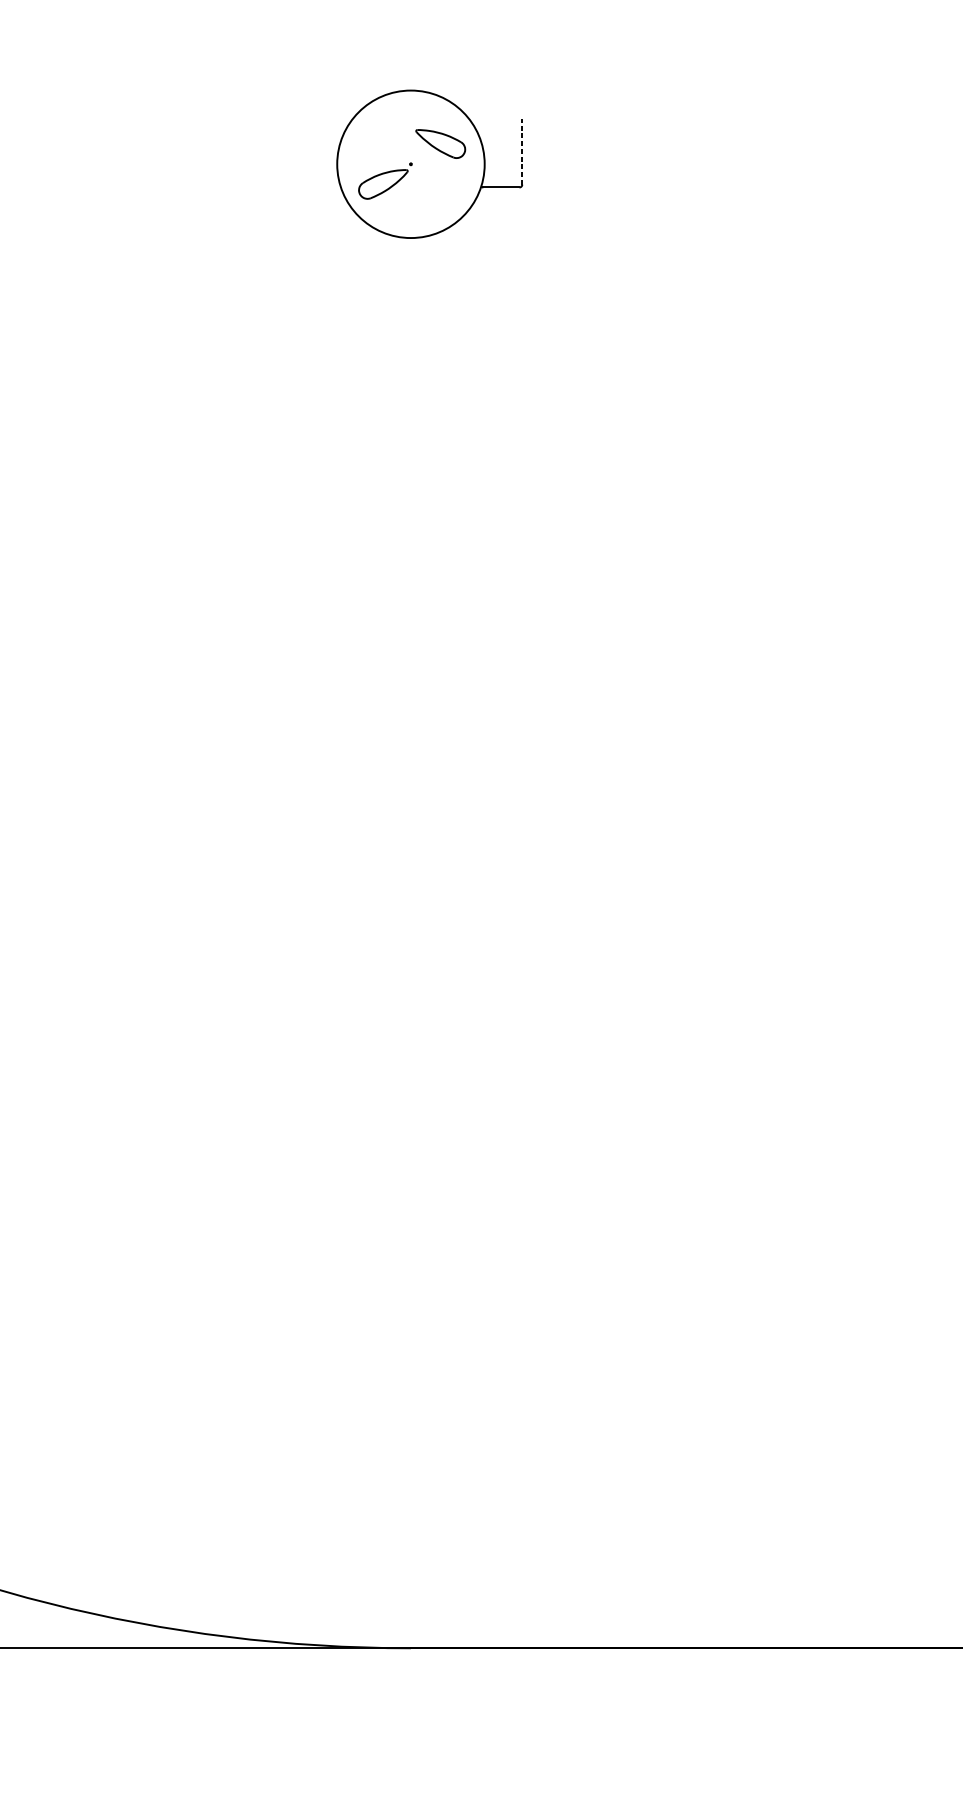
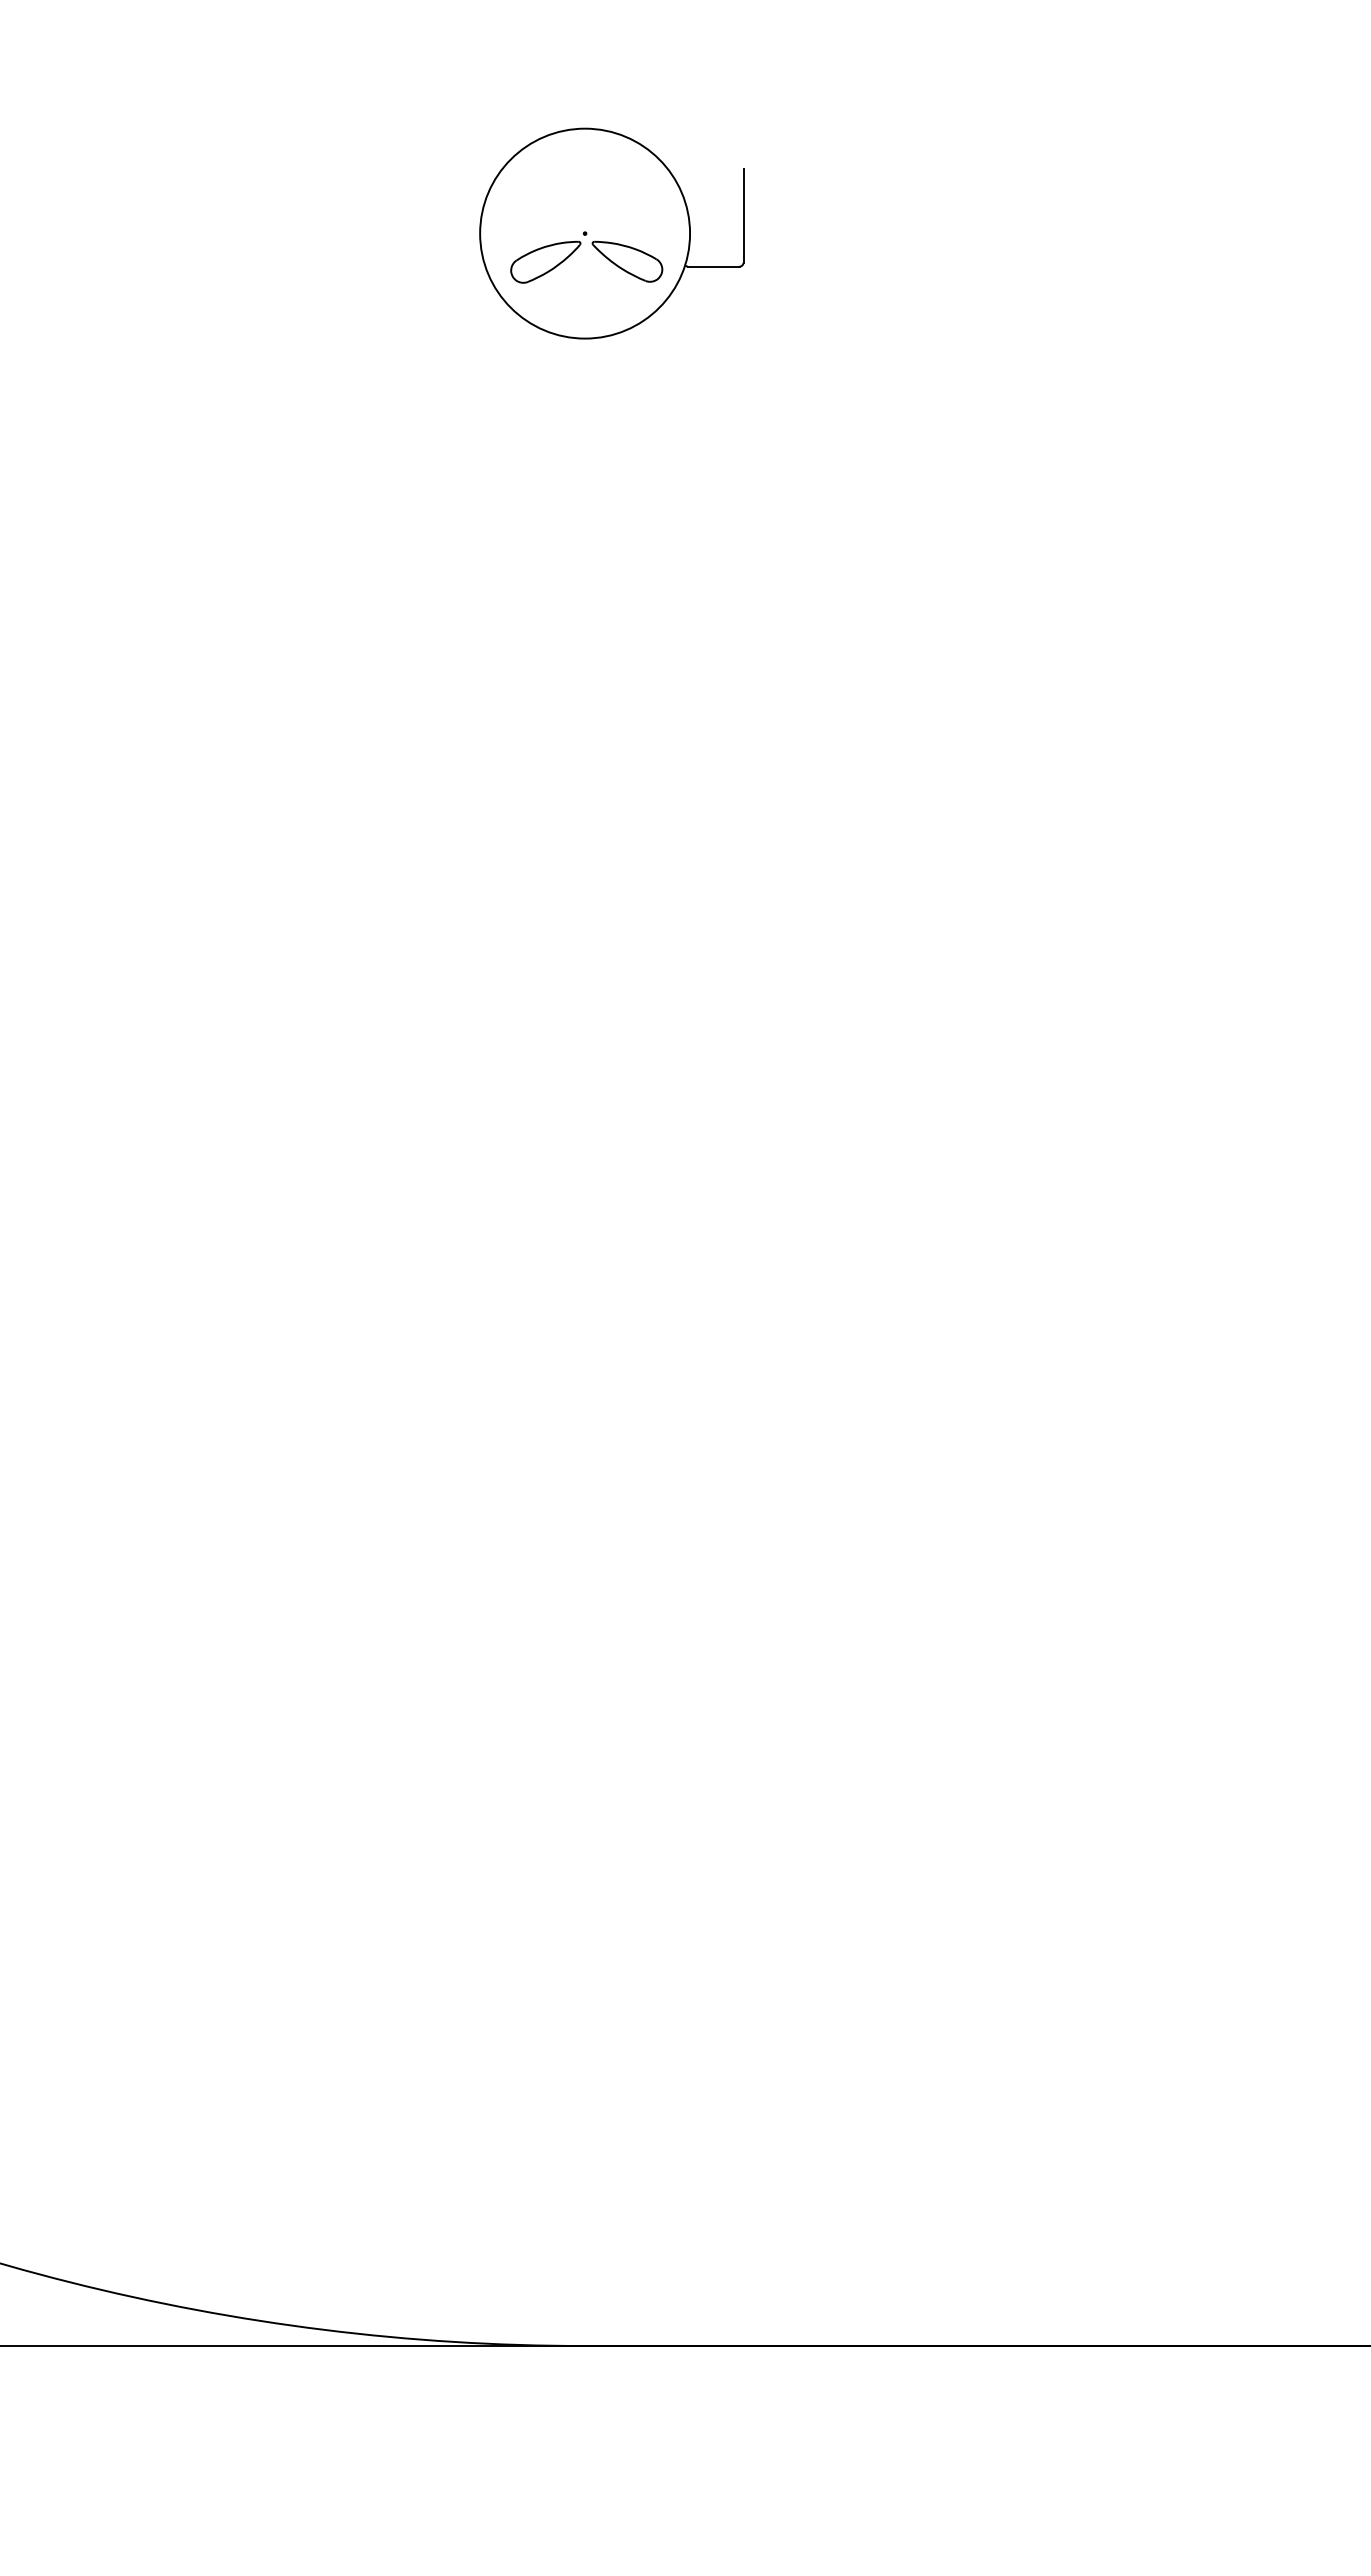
part: (440, 143) -> (627, 261), moved
line: (522, 152) -> (743, 216), dashed -> solid

